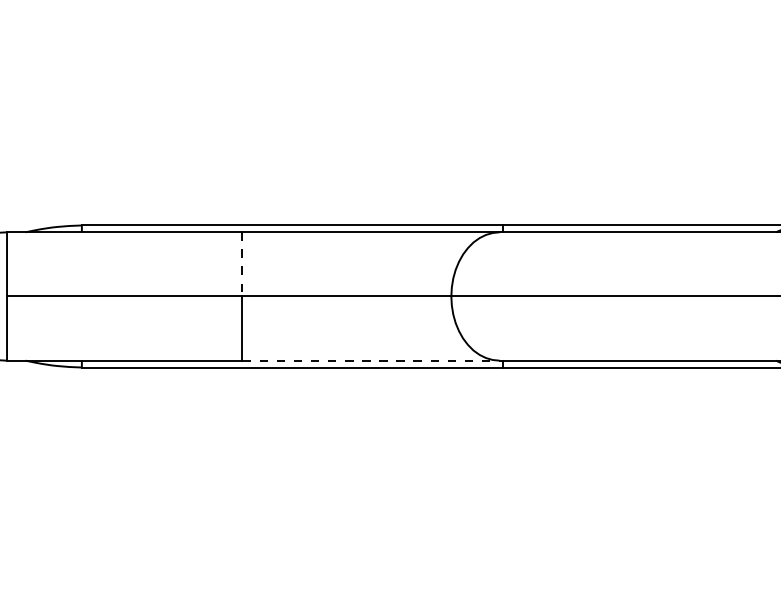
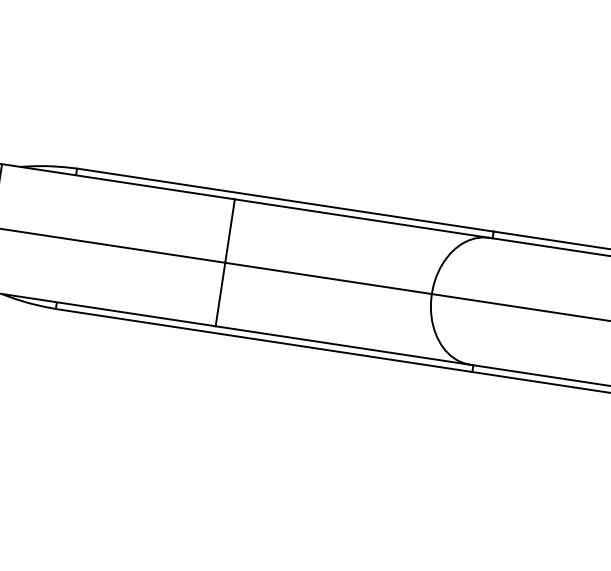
line: (242, 264) -> (230, 231), dashed -> solid
line: (371, 360) -> (343, 345), dashed -> solid

